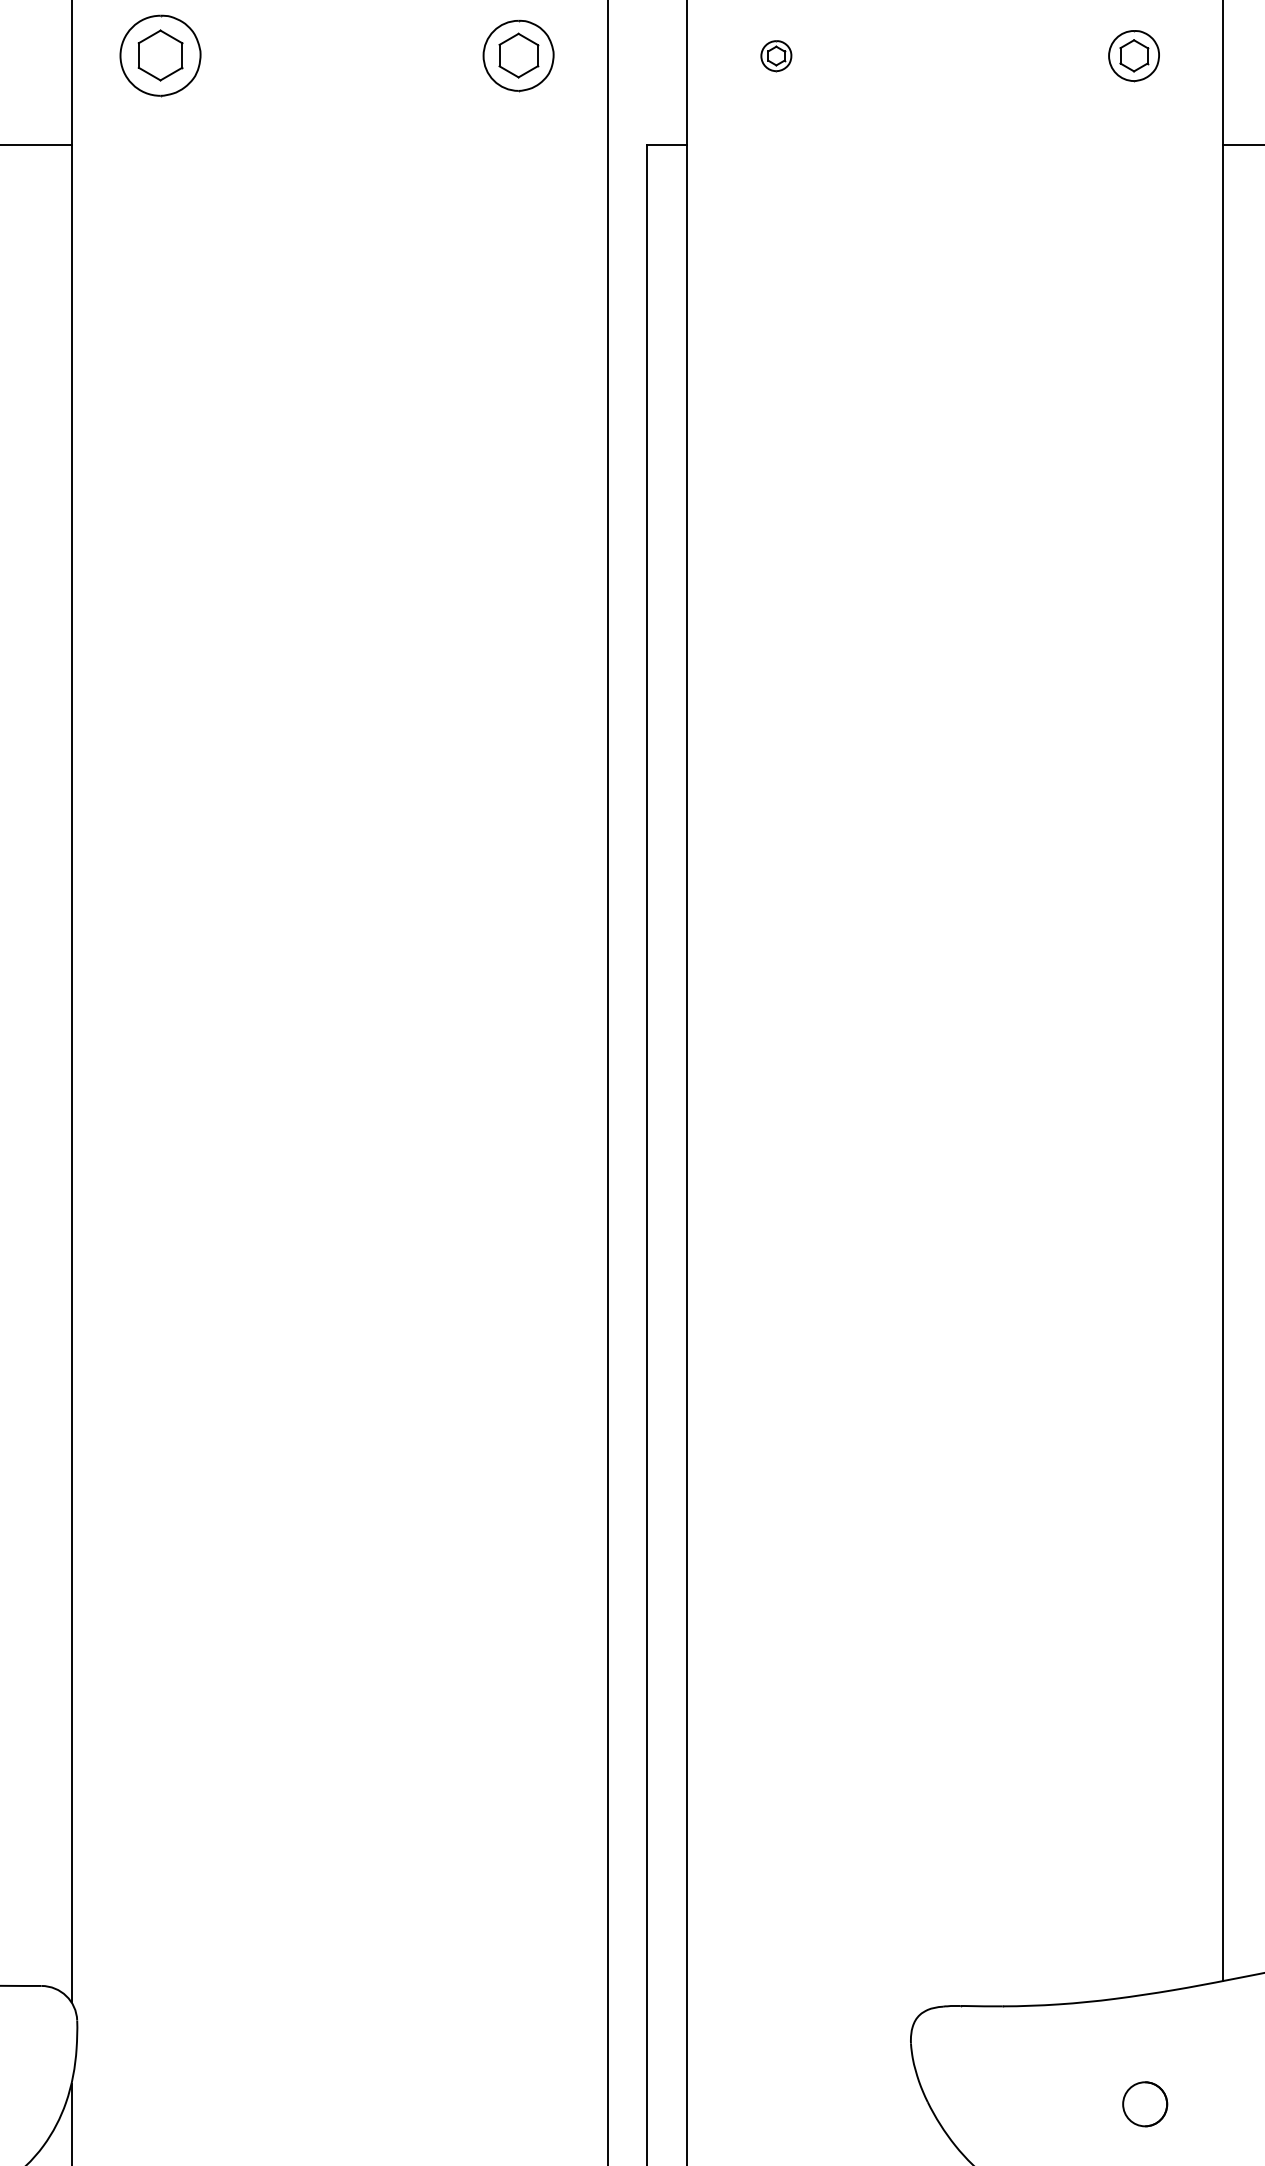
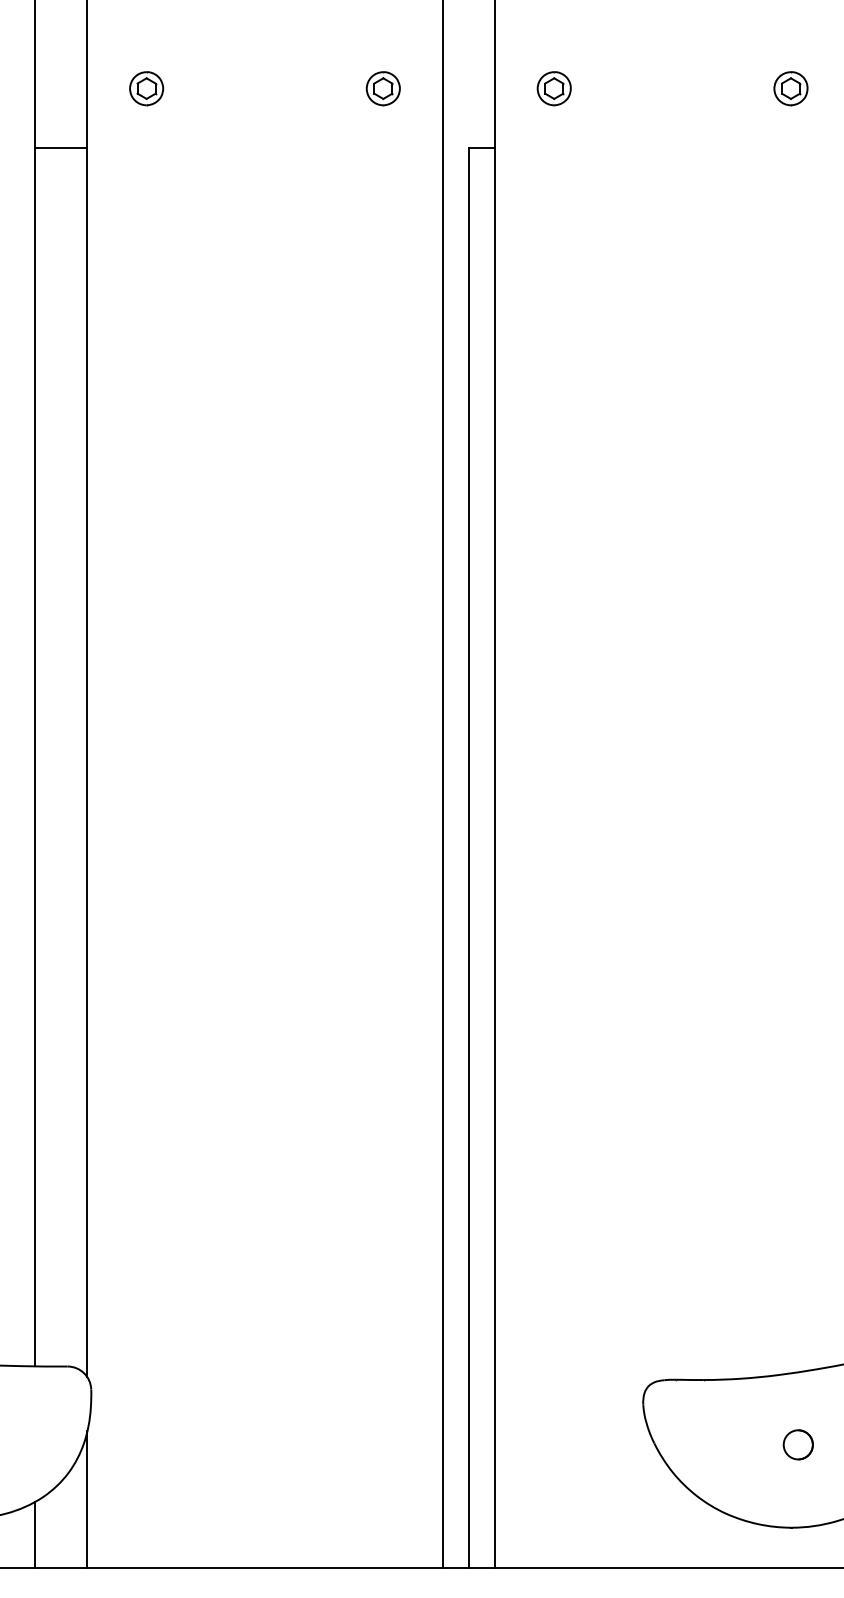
part: (160, 55) -> (146, 88), size x0.62
part: (517, 55) -> (382, 88), size x0.71
part: (775, 55) -> (553, 88), size x1.67

